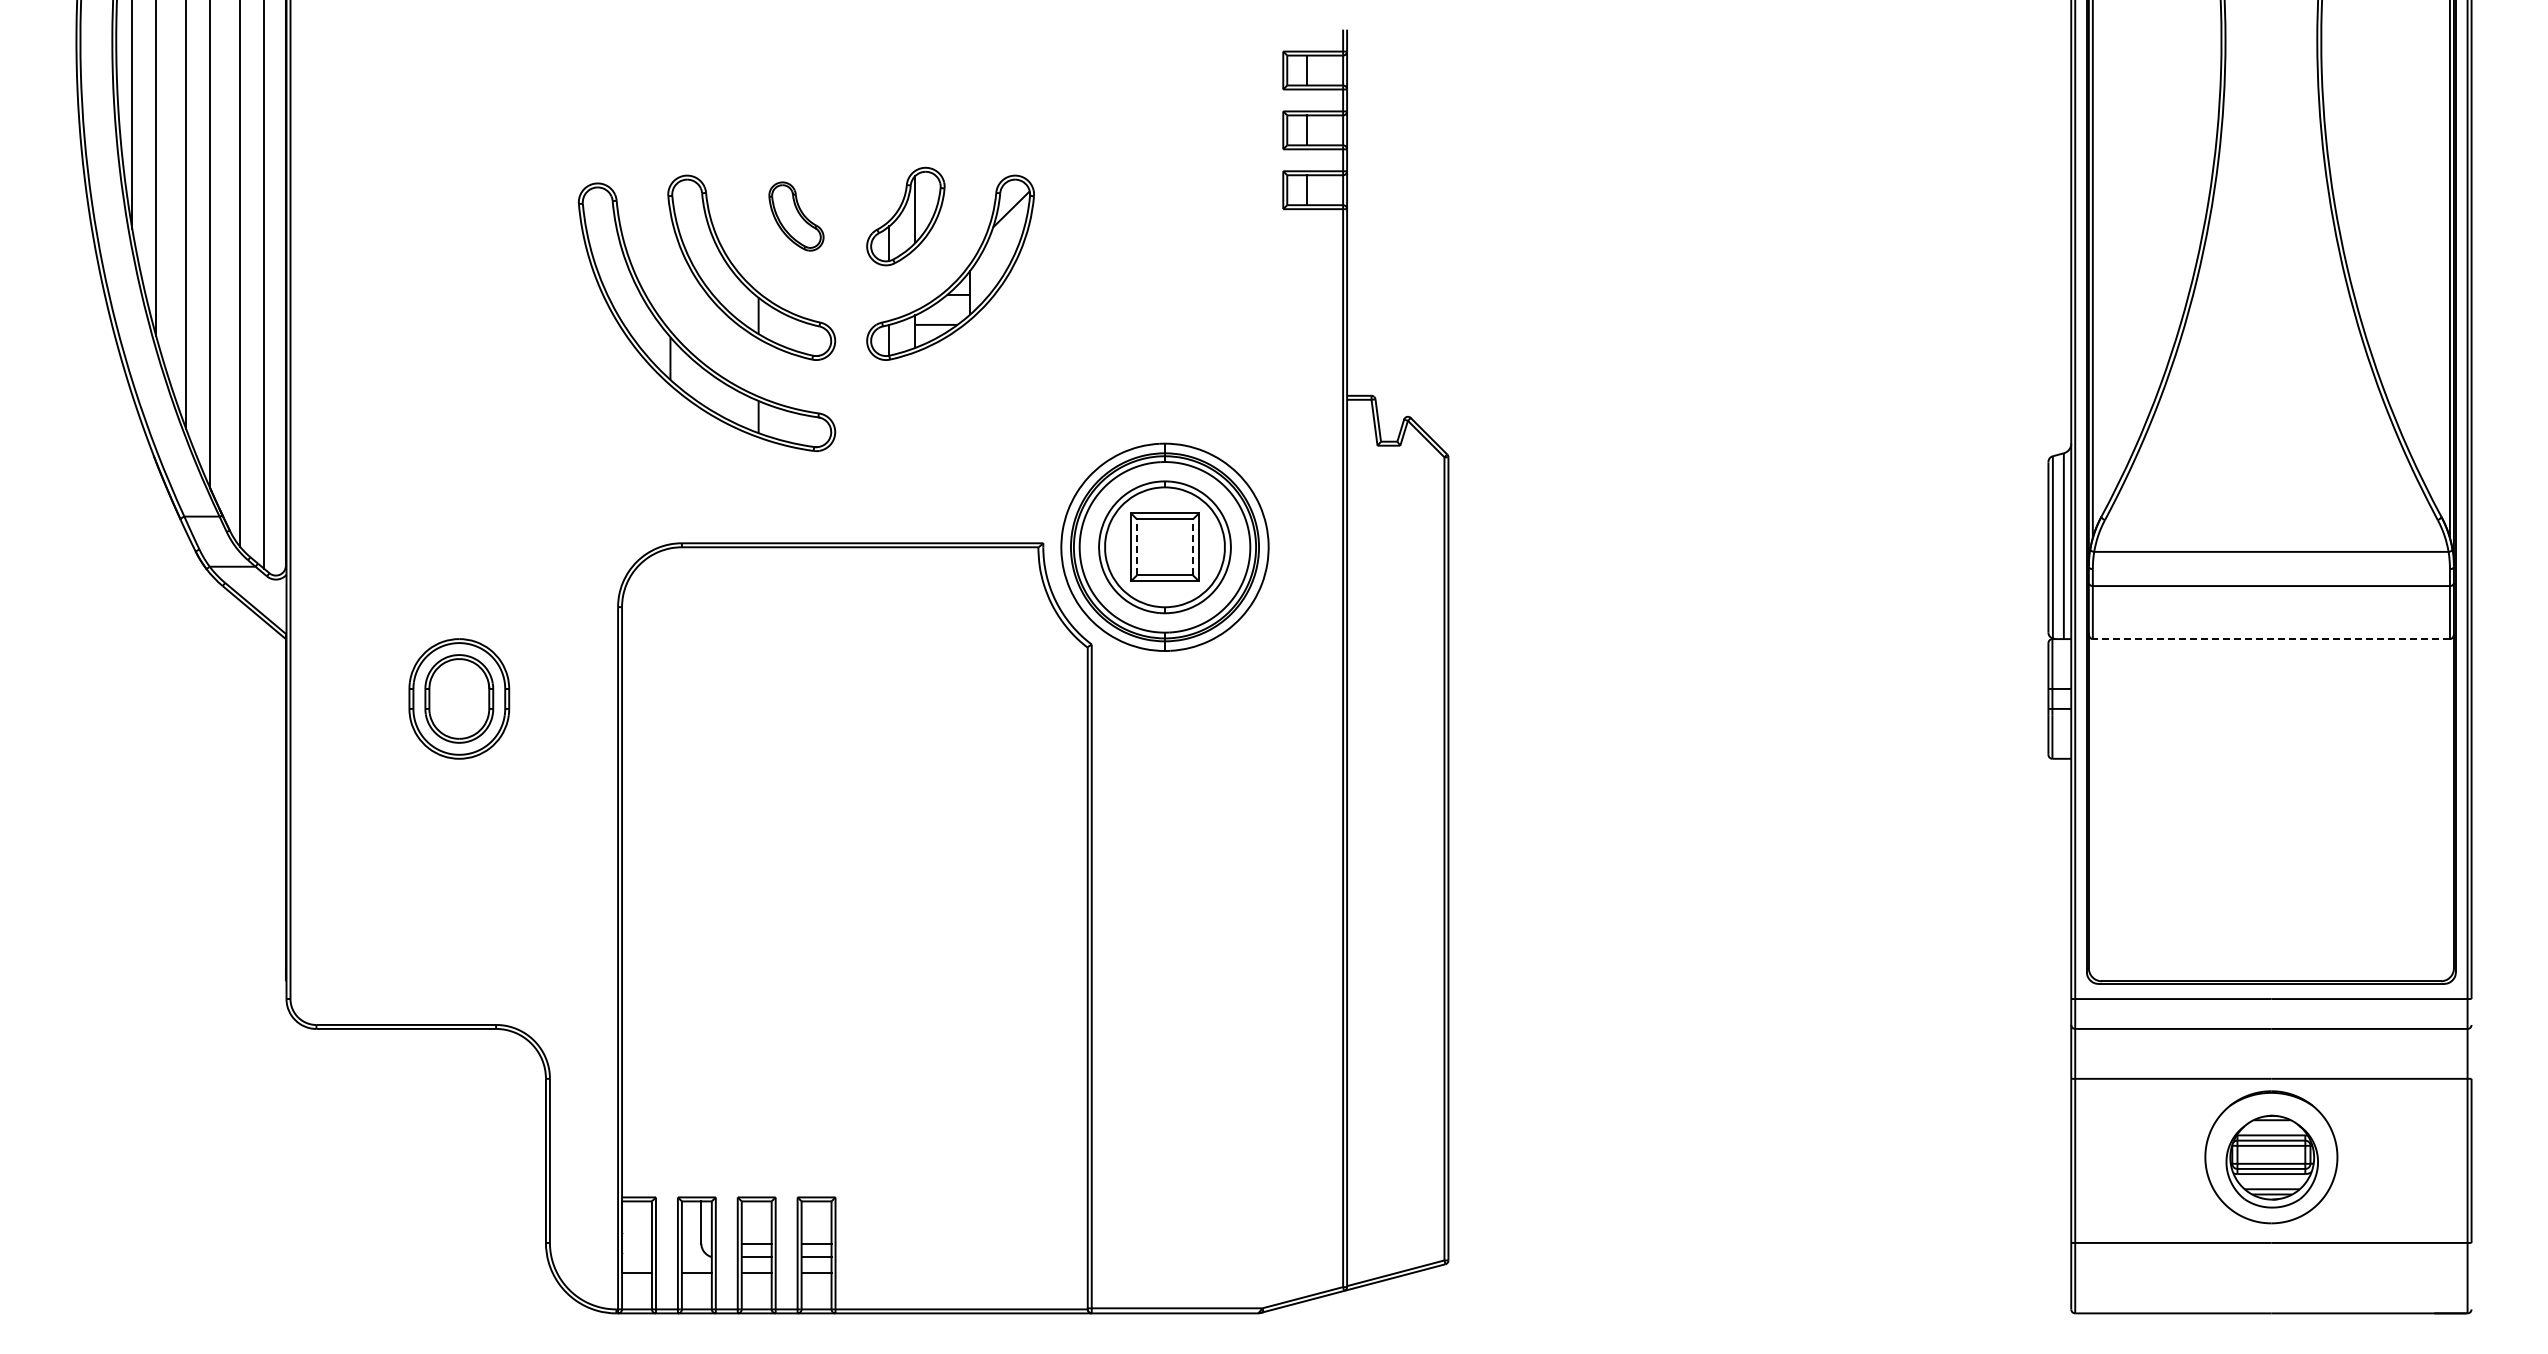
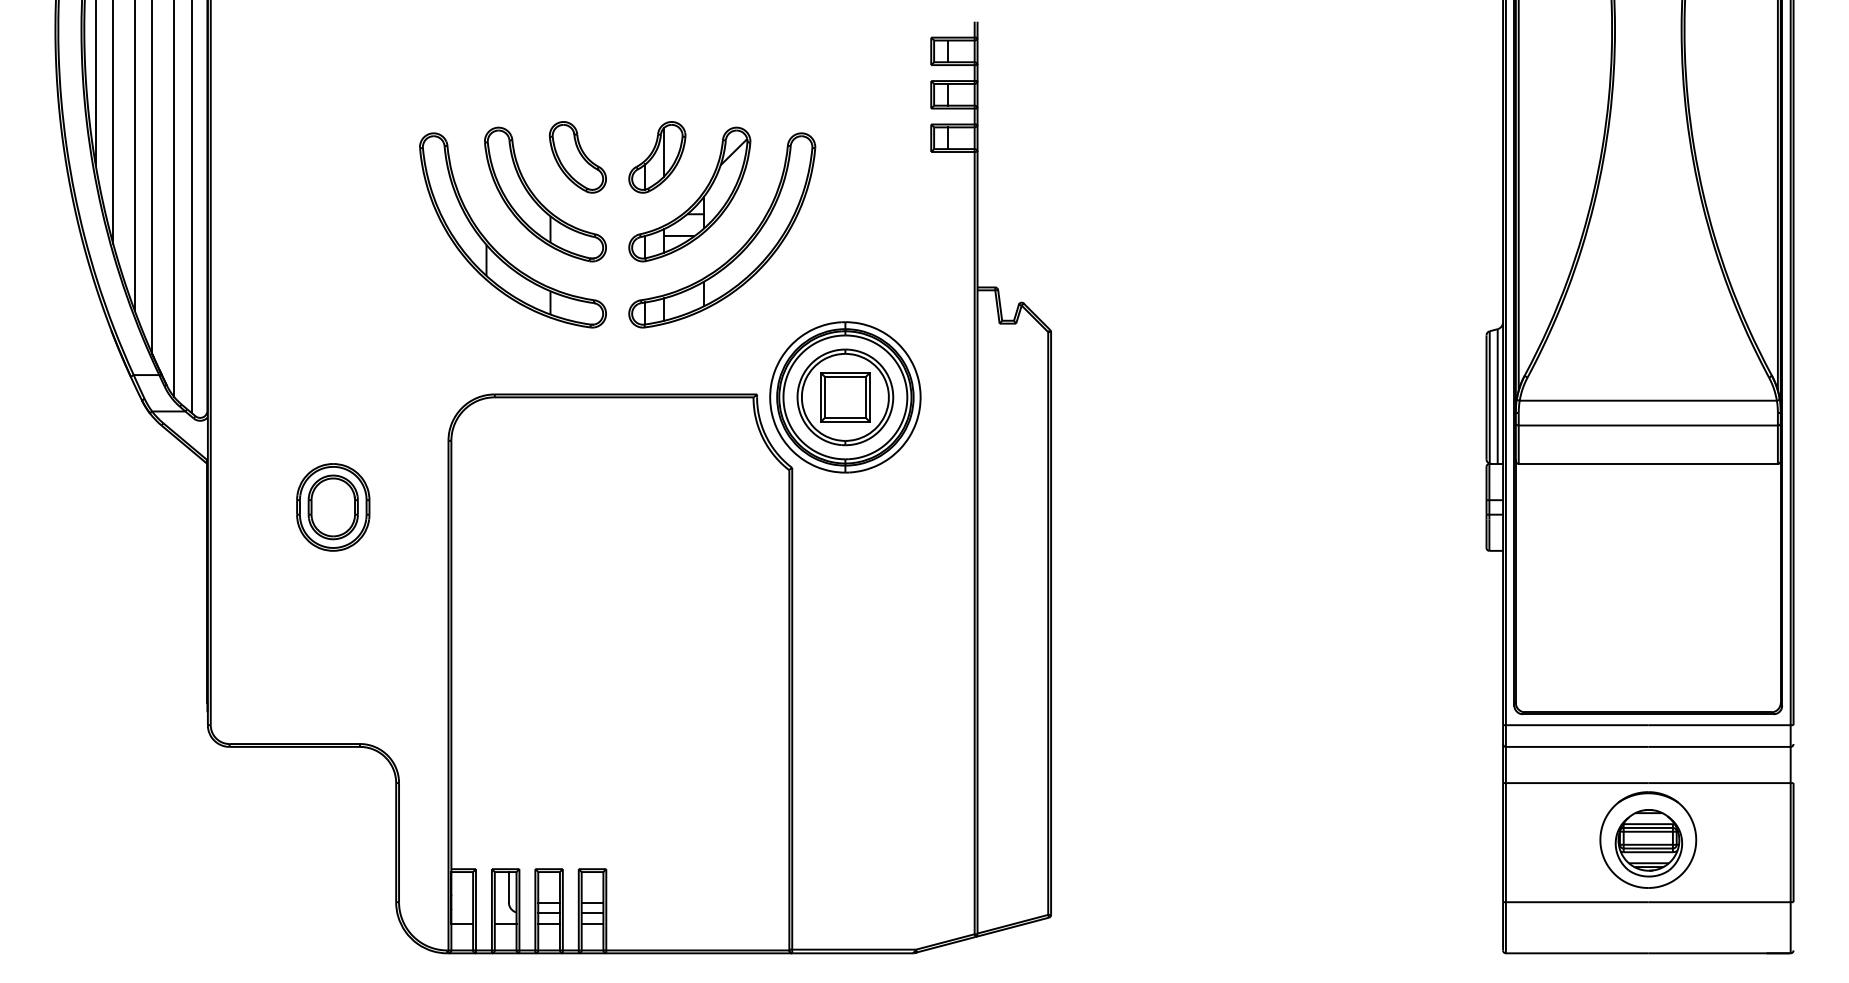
part: (796, 216) -> (577, 157), size x1.43
part: (1020, 342) -> (740, 248), added
line: (1137, 547) -> (825, 397), dashed -> solid
line: (1192, 547) -> (865, 397), dashed -> solid
line: (2271, 639) -> (1648, 464), dashed -> solid

